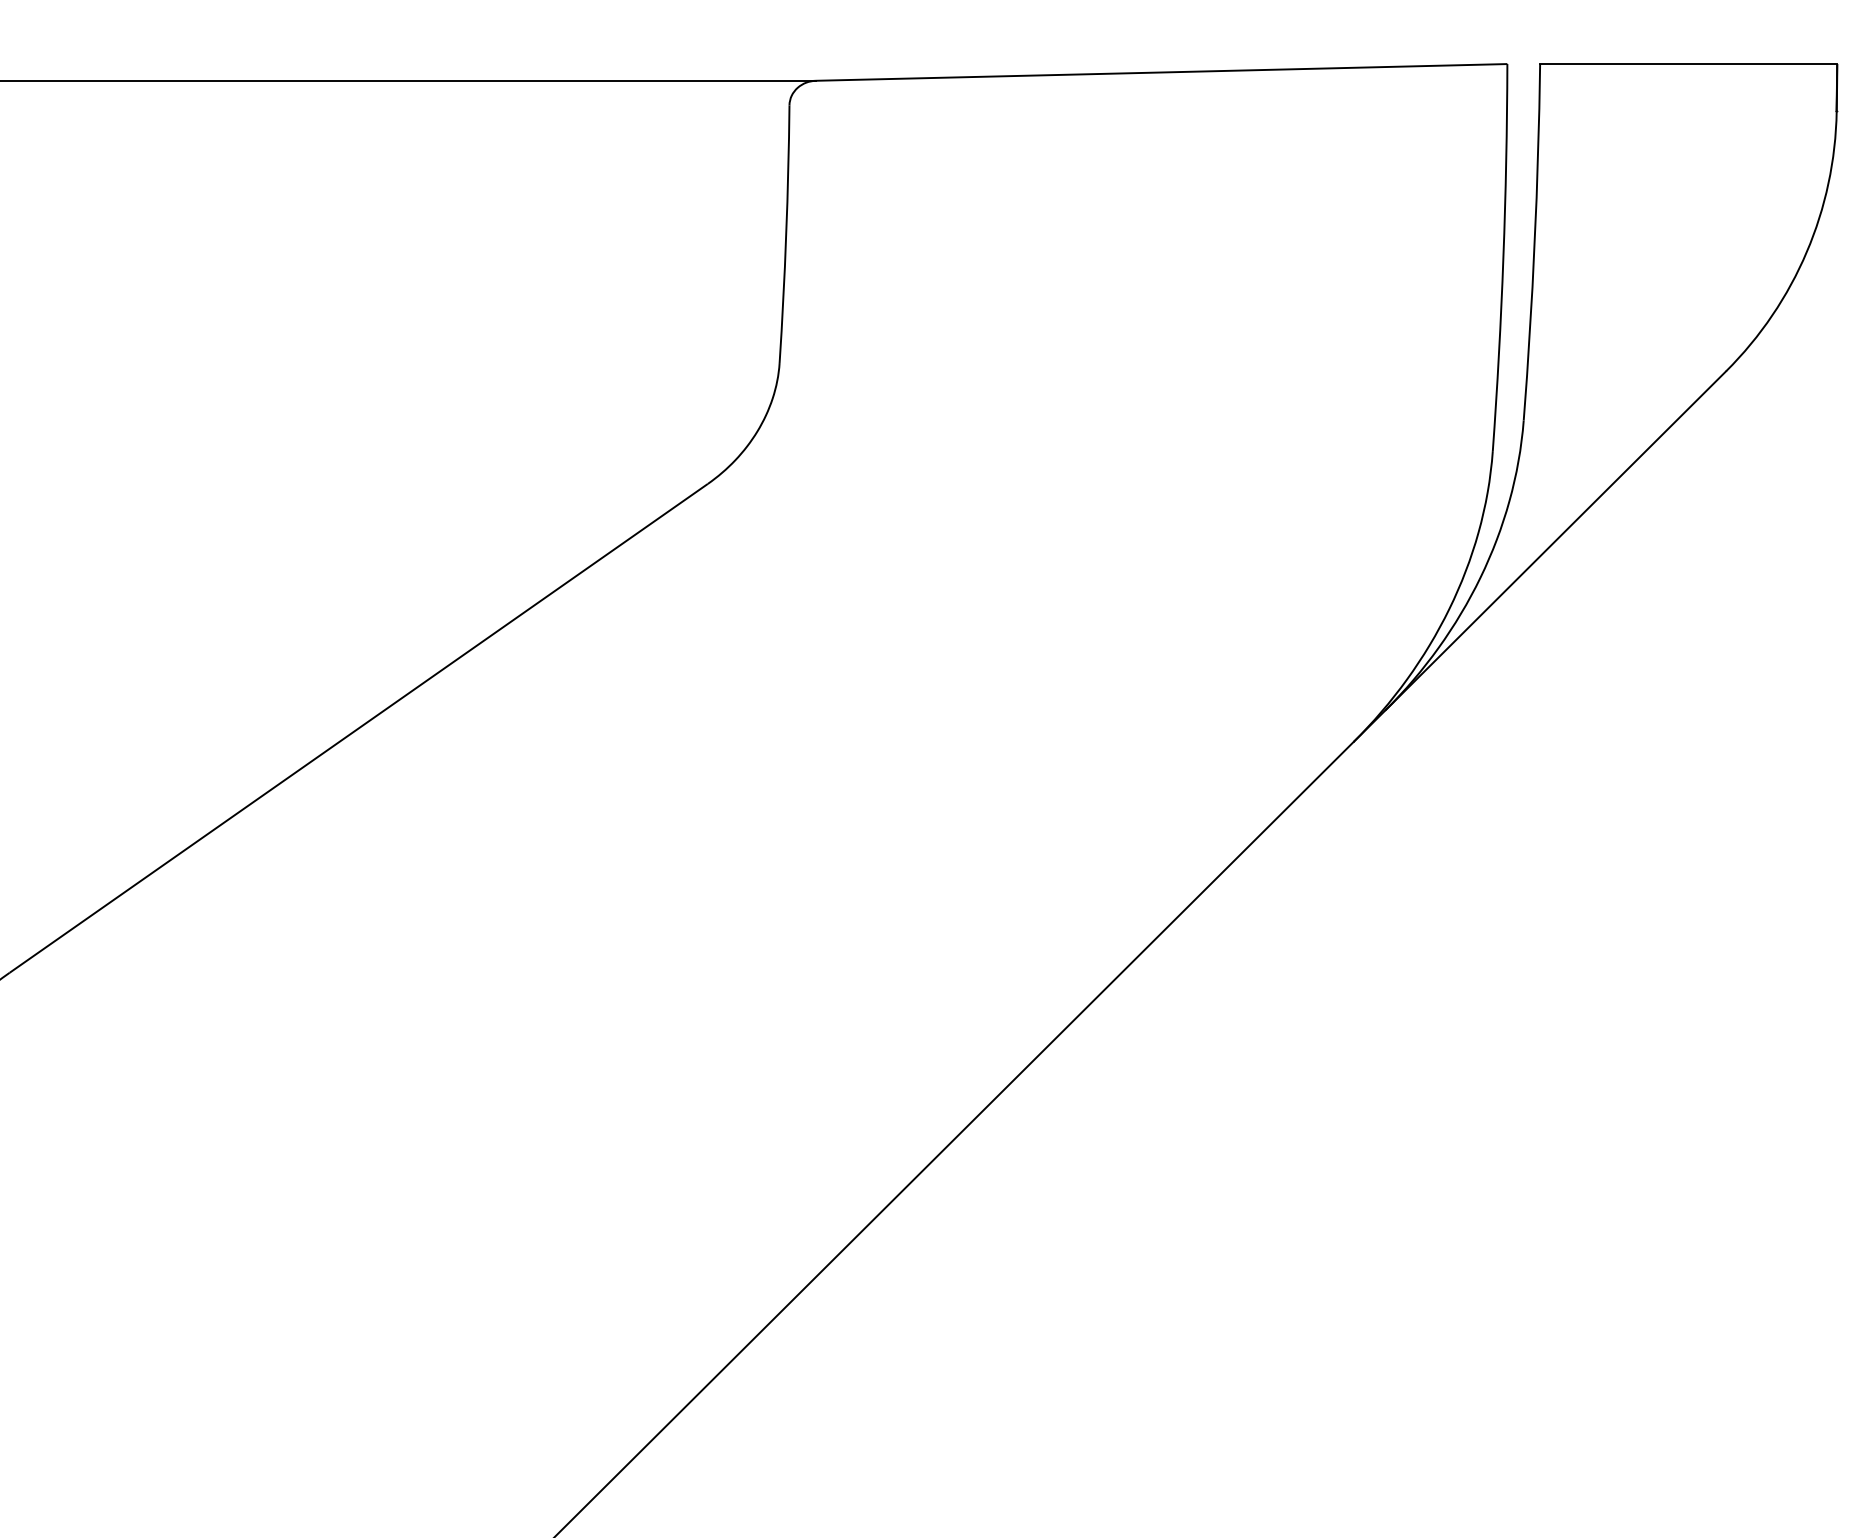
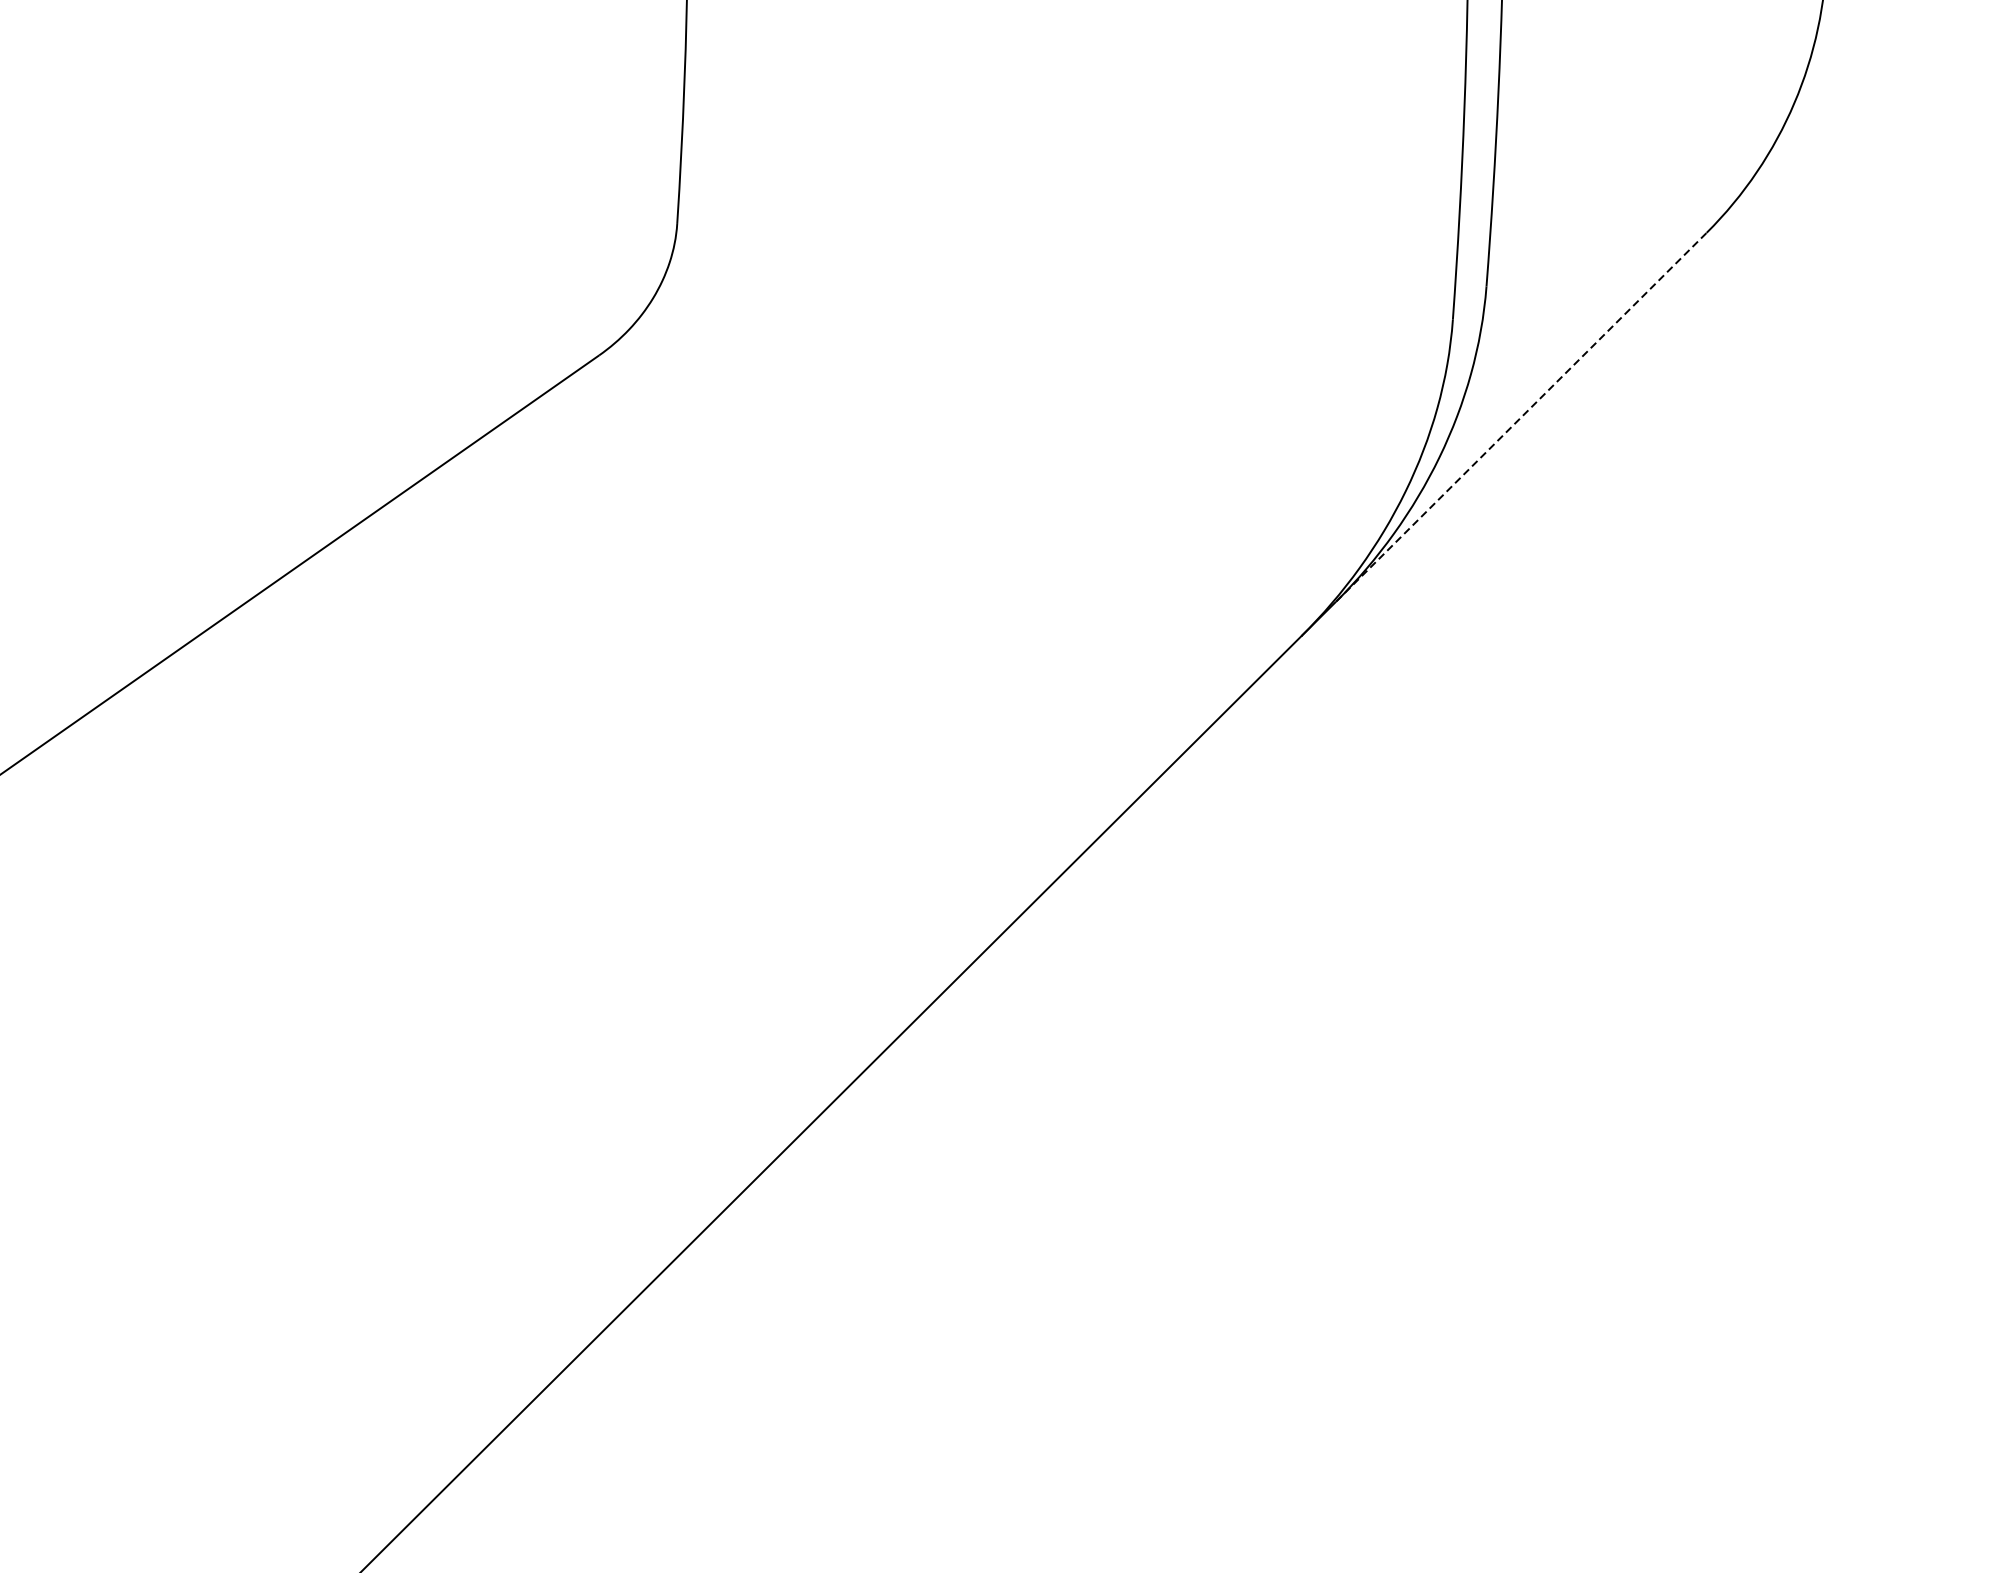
line: (1556, 540) -> (1522, 416), solid -> dashed

